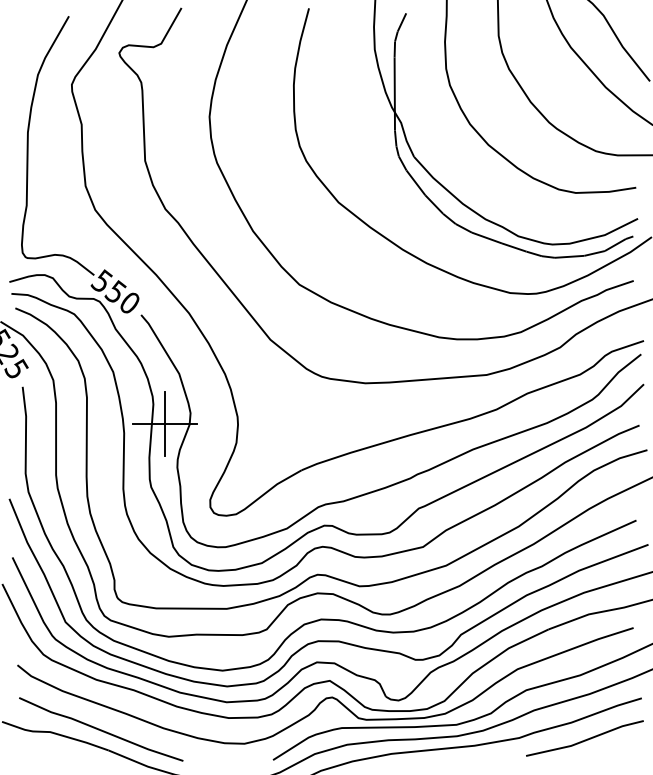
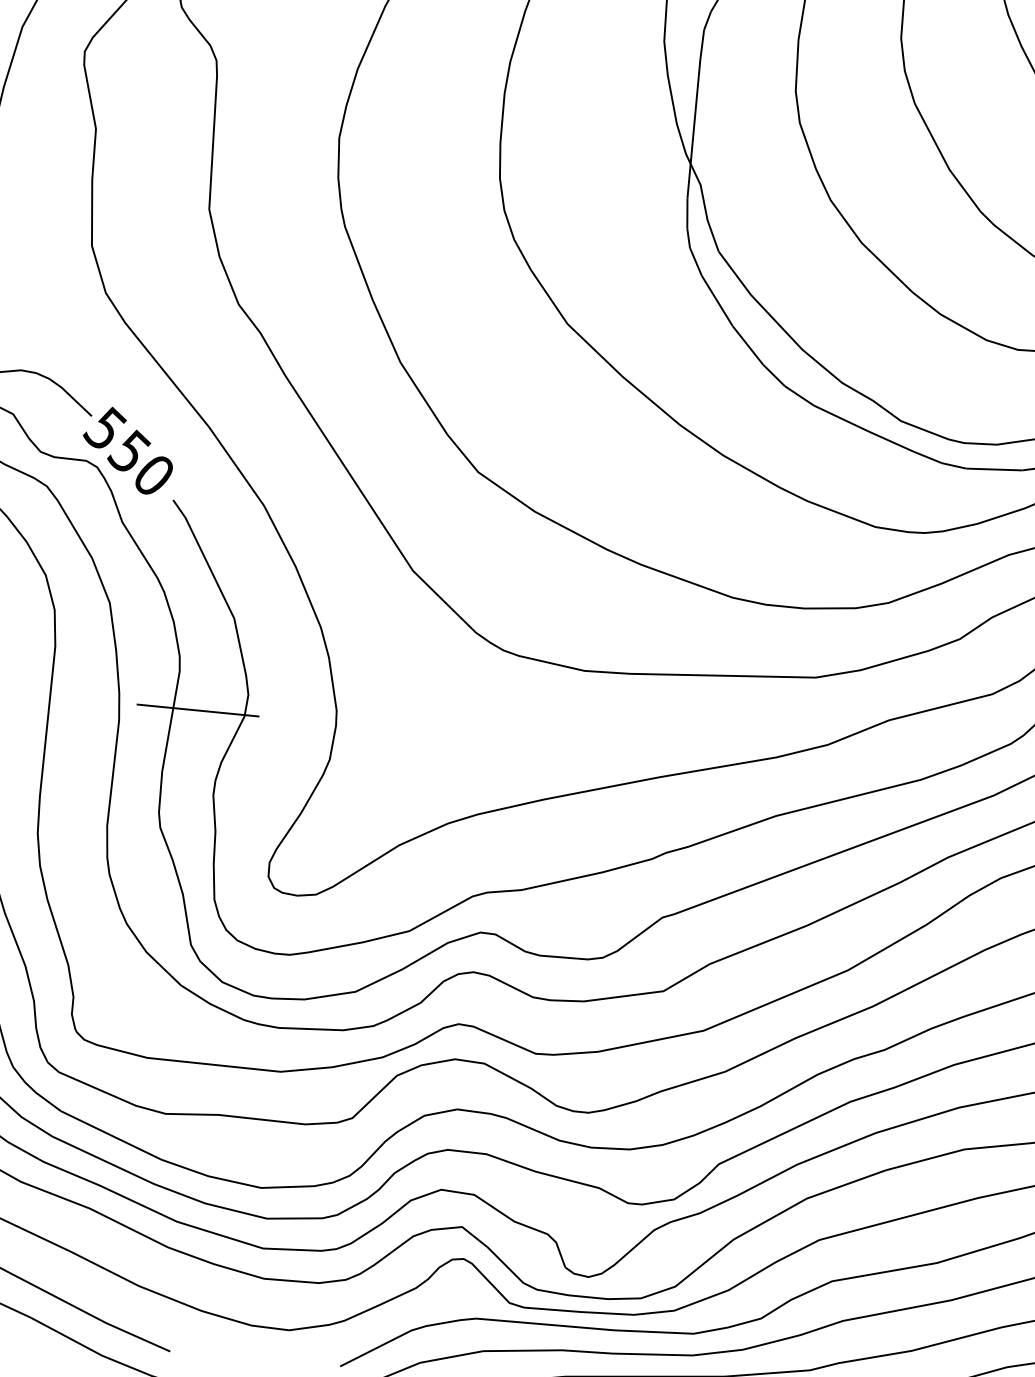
line: (165, 423) -> (199, 709), removed

